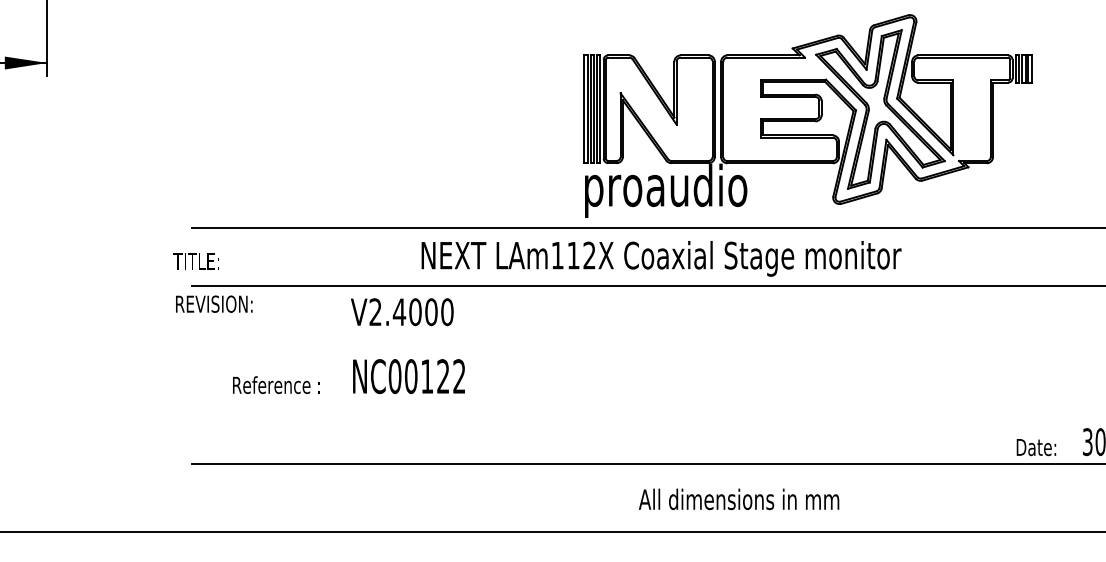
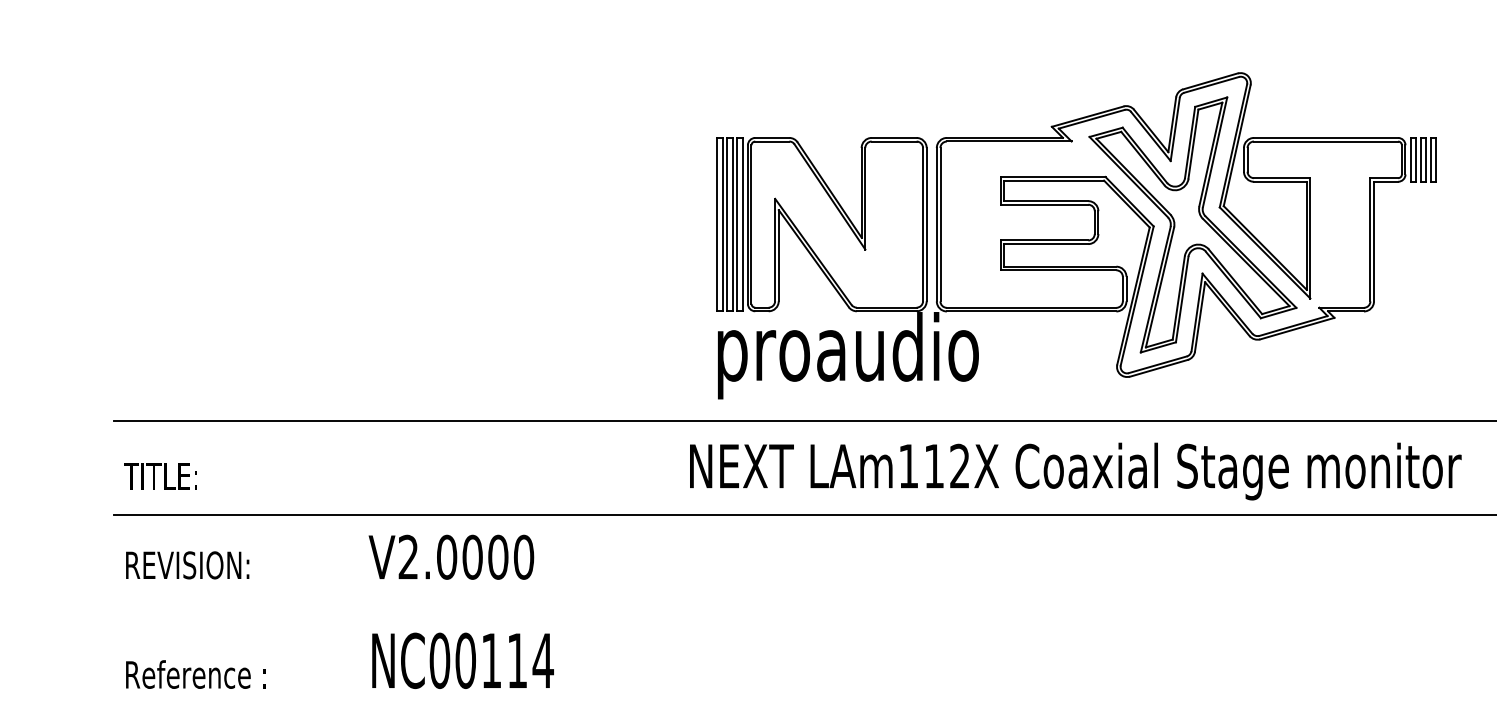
part: (807, 115) -> (1075, 234), moved
text: (661, 258) -> (1075, 470), moved
text: (195, 261) -> (159, 475), moved
text: (214, 303) -> (188, 564), moved
text: (399, 312) -> (446, 557), V2.4000 -> V2.0000
text: (451, 376) -> (530, 660), NC00122 -> NC00114
text: (276, 384) -> (196, 673), moved

